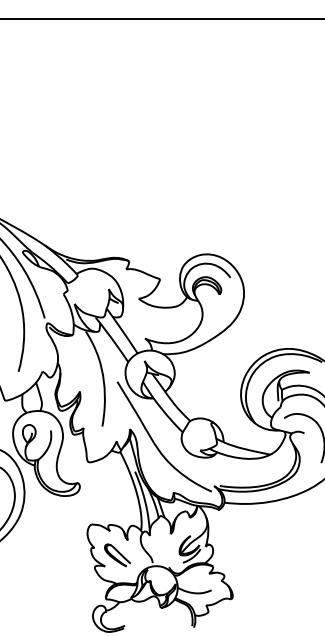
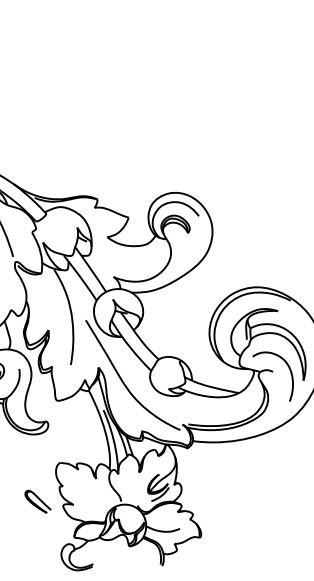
part: (117, 555) -> (37, 501), moved

